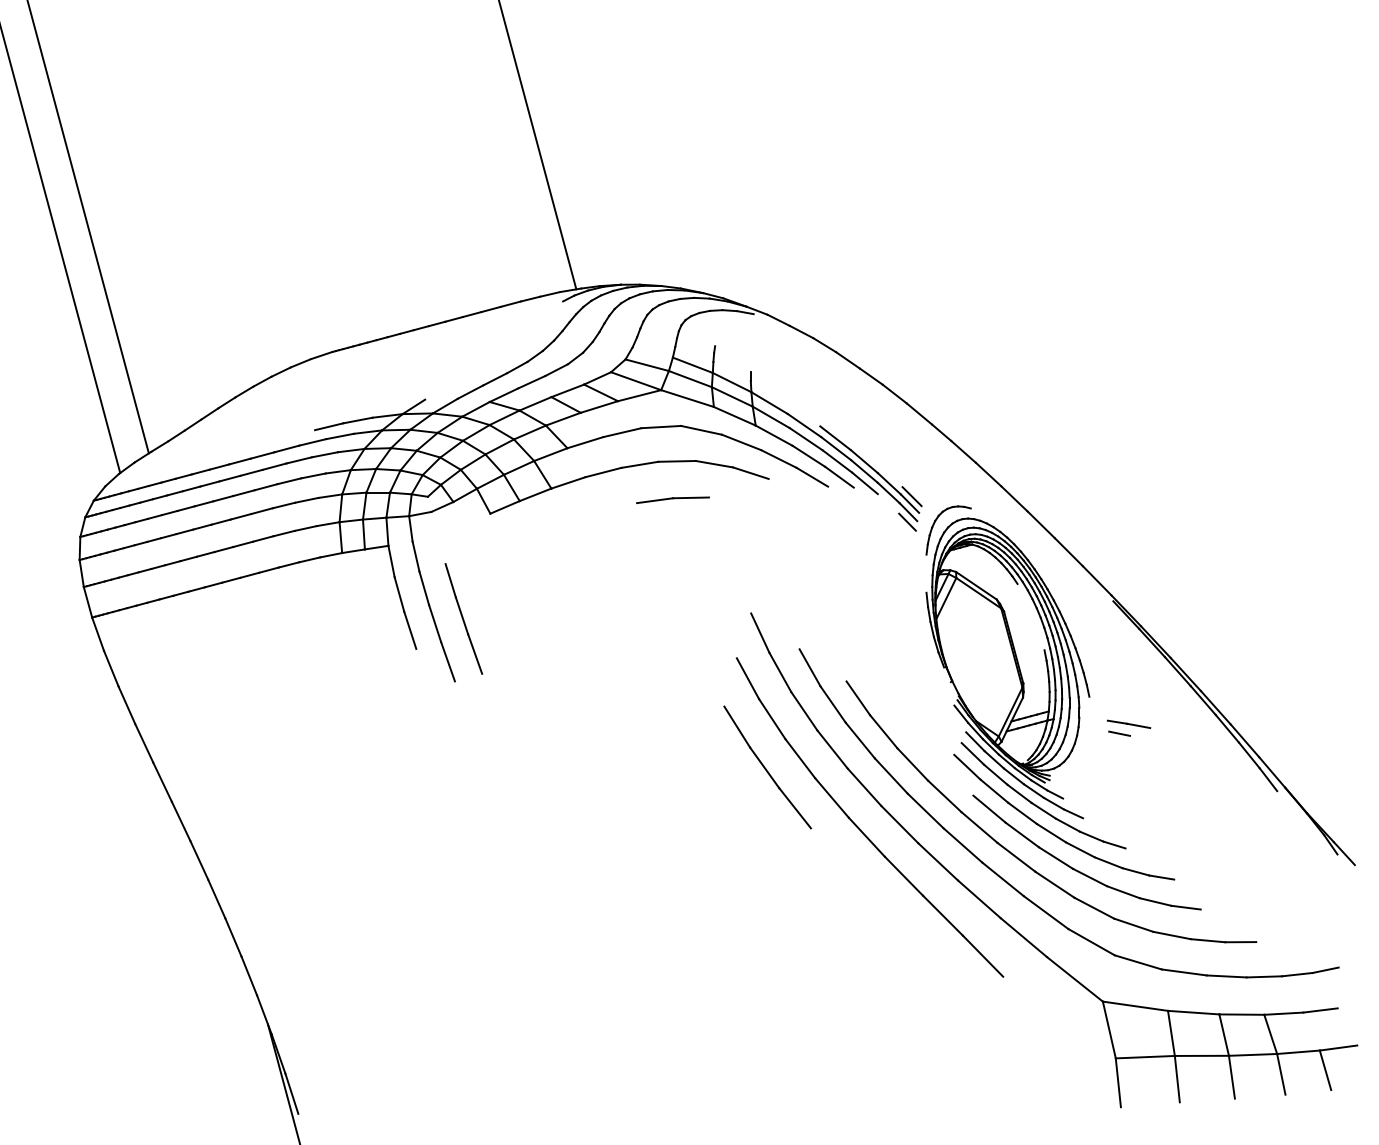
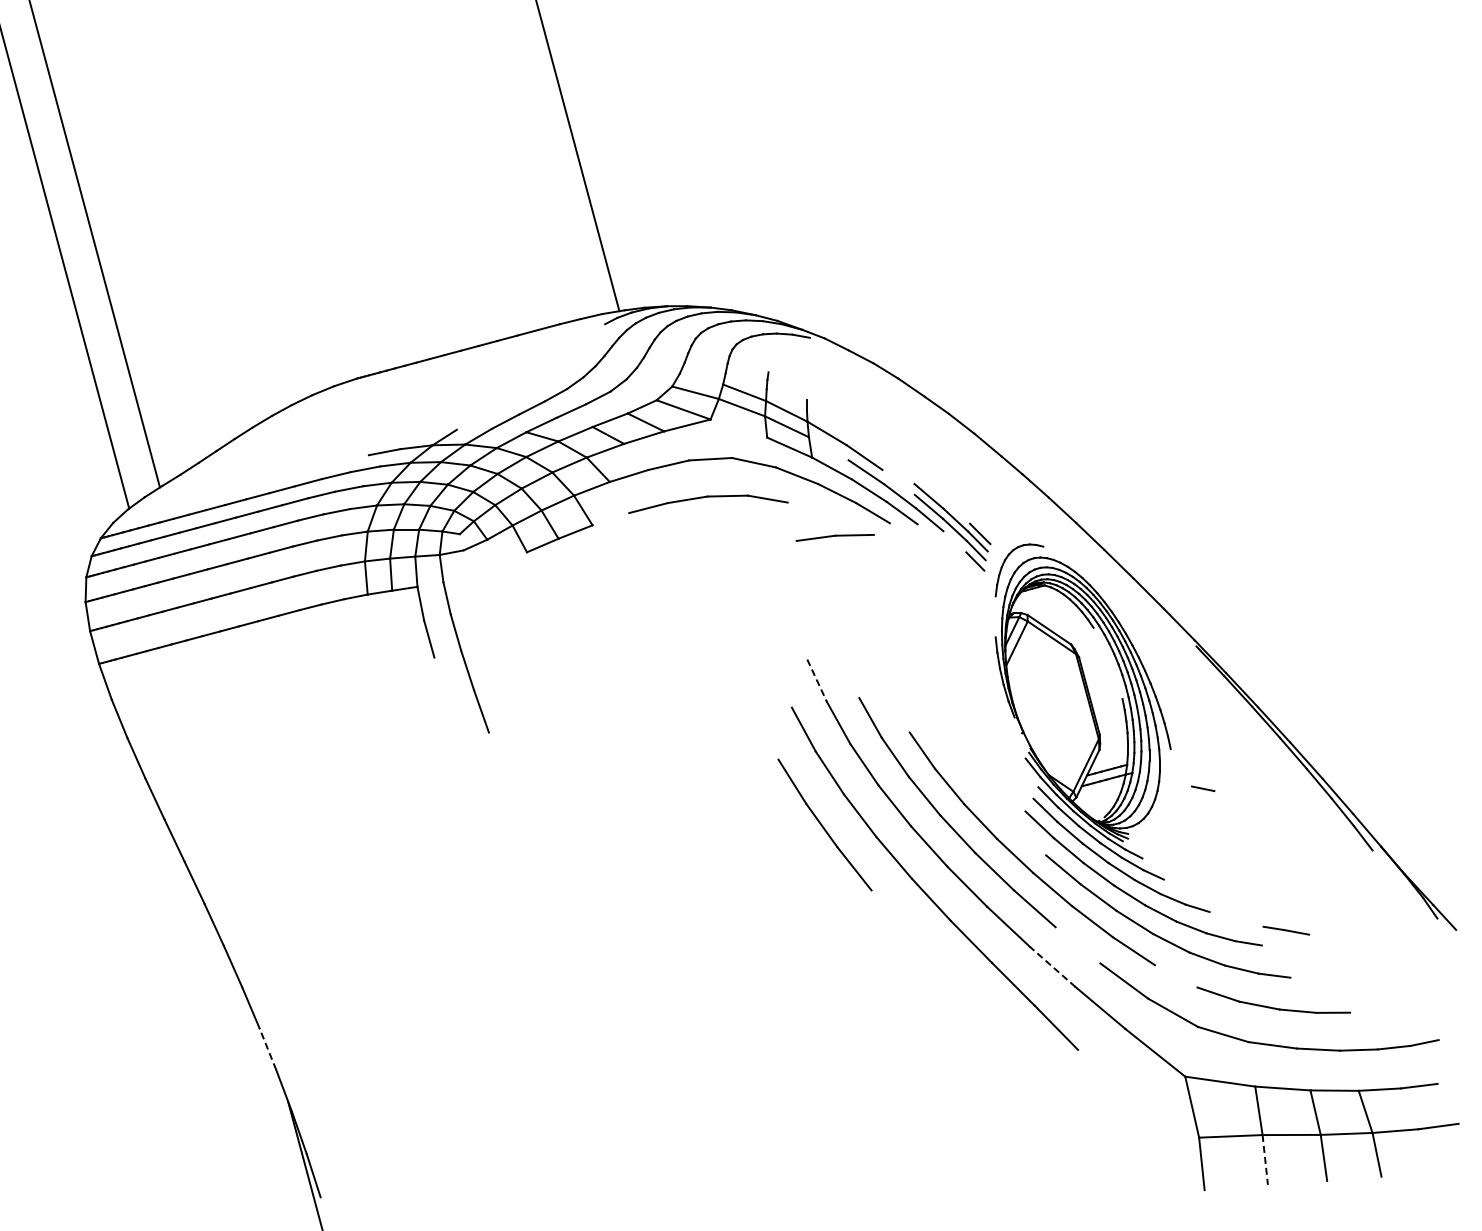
line: (687, 398) -> (738, 428), removed
line: (770, 417) -> (828, 448), removed
line: (328, 426) -> (353, 458), removed
line: (835, 437) -> (897, 470), removed
line: (836, 447) -> (898, 481), removed
line: (750, 472) -> (806, 508), removed
line: (568, 483) -> (610, 519), removed
part: (672, 499) -> (834, 537), moved
line: (463, 619) -> (498, 665), removed
line: (409, 630) -> (440, 677), removed
line: (760, 633) -> (817, 681), solid -> dashed
line: (1128, 724) -> (1285, 930), moved
line: (1002, 879) -> (1077, 945), removed
line: (979, 899) -> (1052, 966), solid -> dashed
line: (1093, 908) -> (1175, 976), removed
line: (248, 975) -> (267, 1048), solid -> dashed
line: (1325, 1070) -> (1424, 1150), removed
line: (1177, 1079) -> (1265, 1160), solid -> dashed

